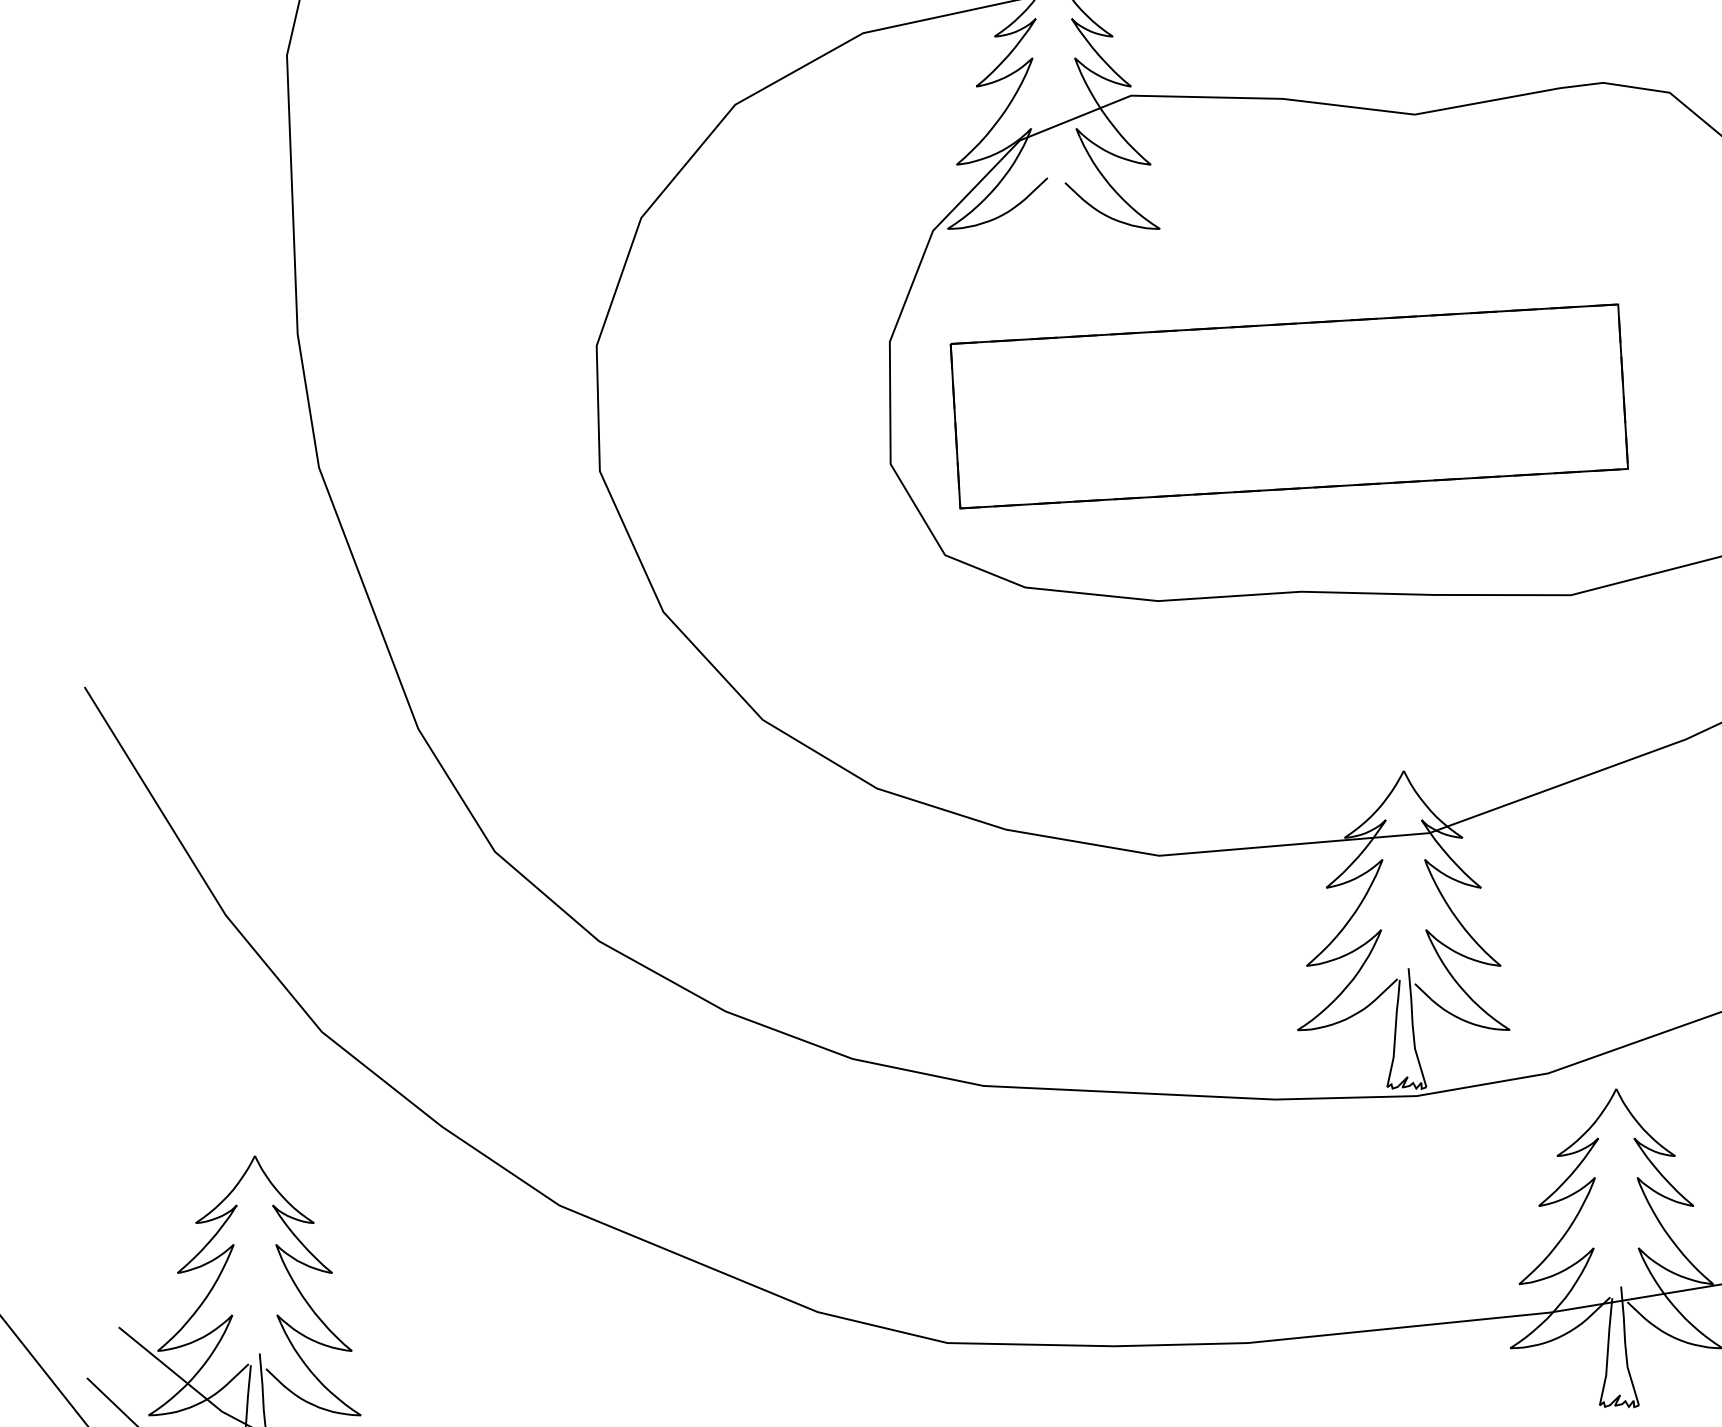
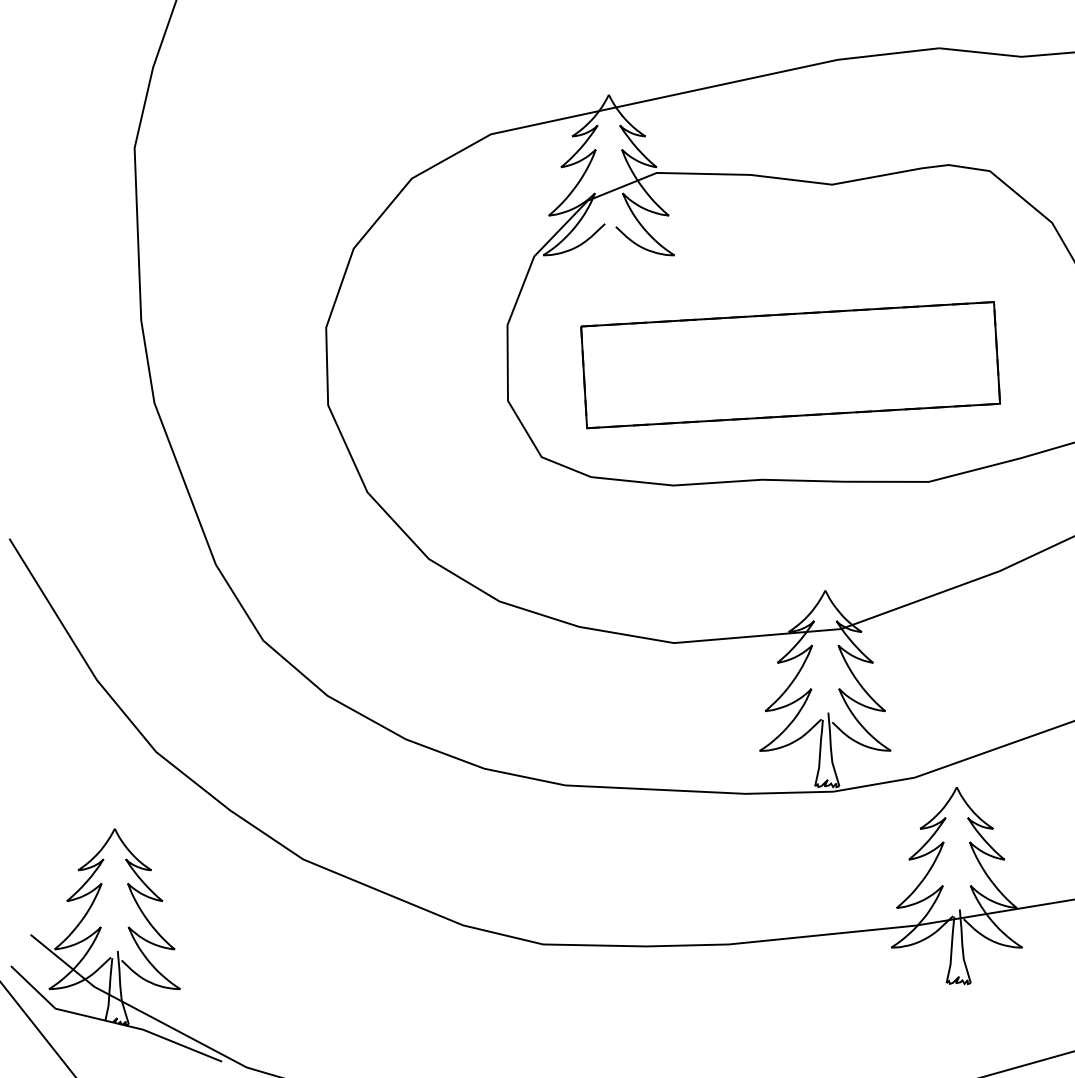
part: (1289, 407) -> (790, 365), moved

